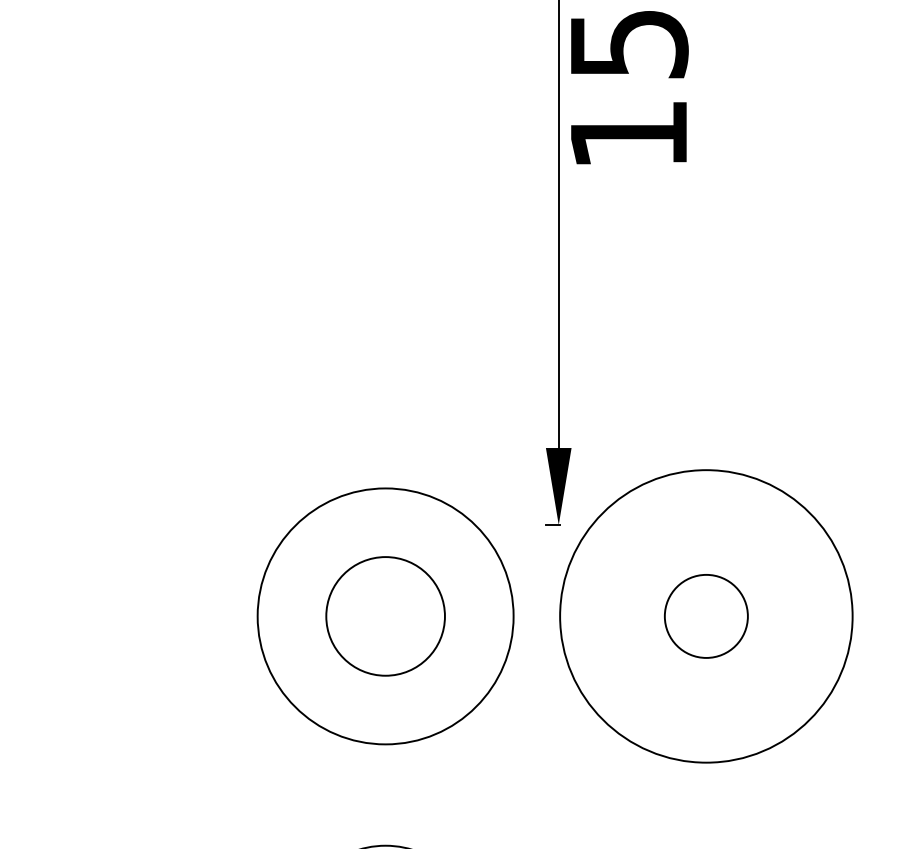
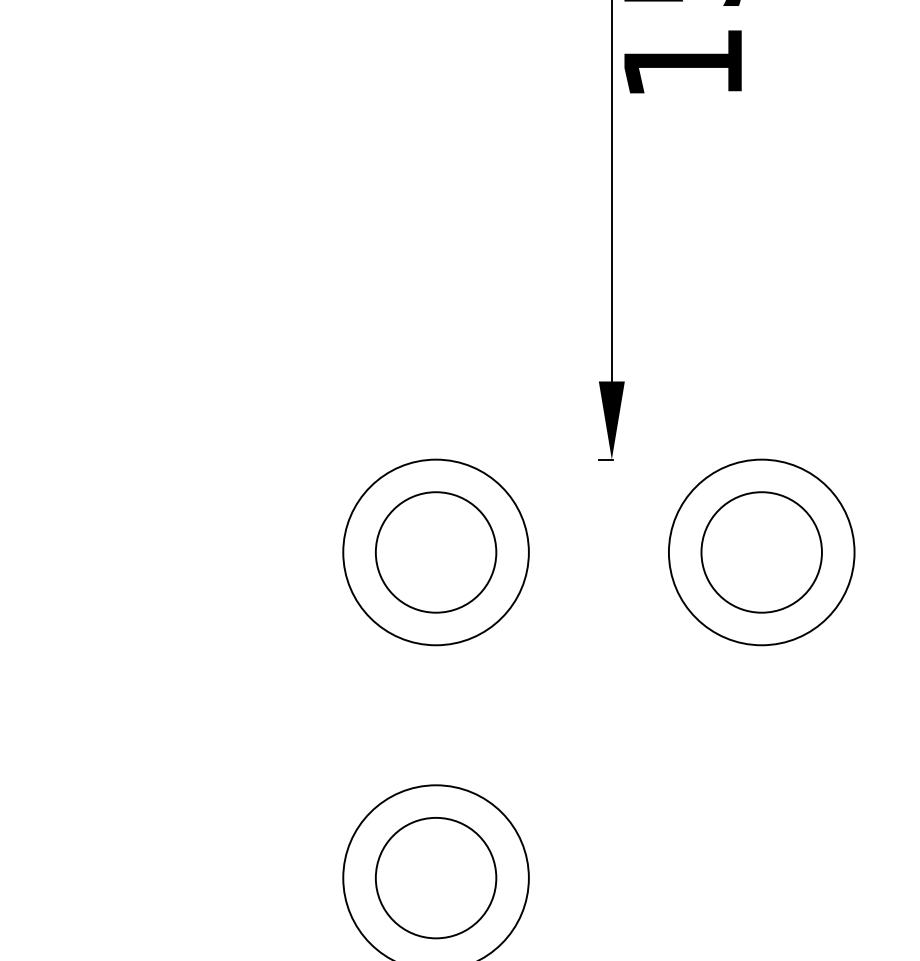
circle: (385, 616) -> (435, 552), size x0.71
circle: (706, 616) -> (761, 552), size x0.62
circle: (706, 616) -> (761, 552), size x1.43

